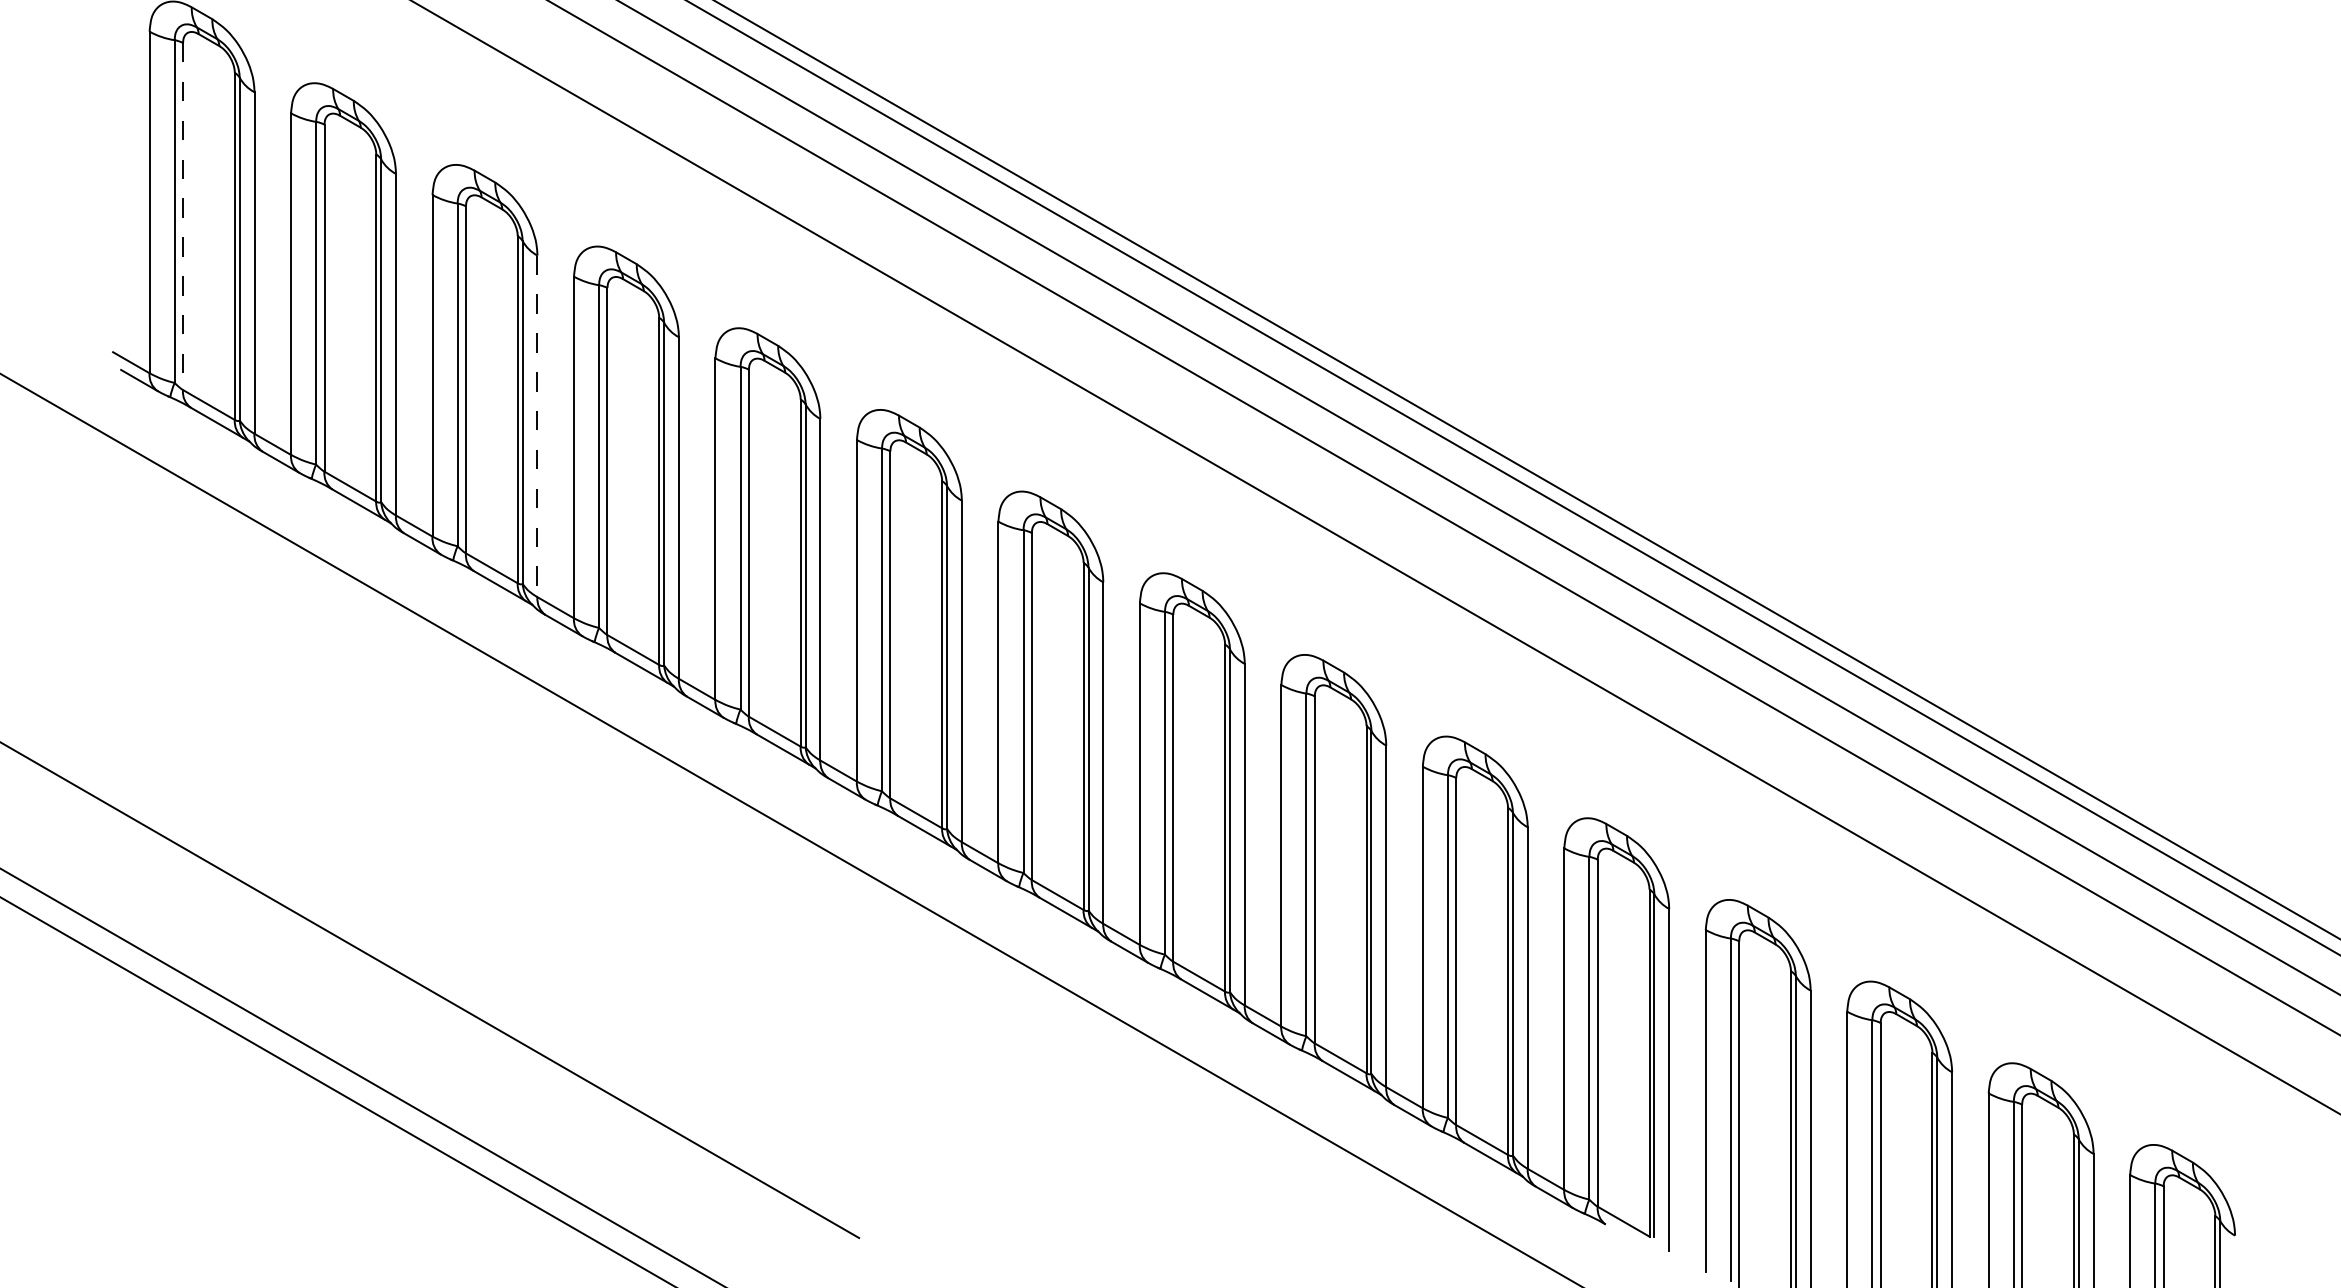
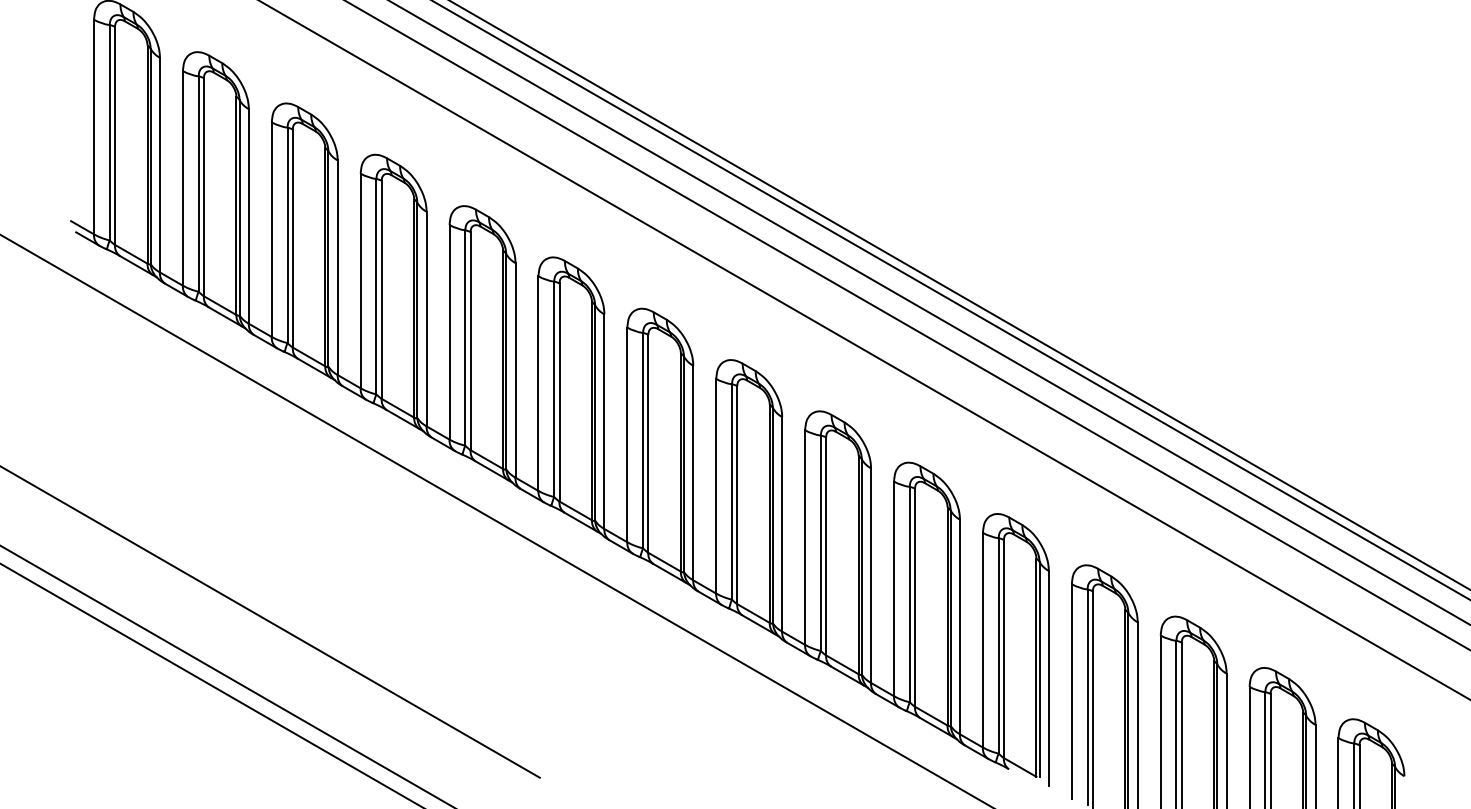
line: (183, 217) -> (115, 136), dashed -> solid
line: (537, 427) -> (337, 268), dashed -> solid

